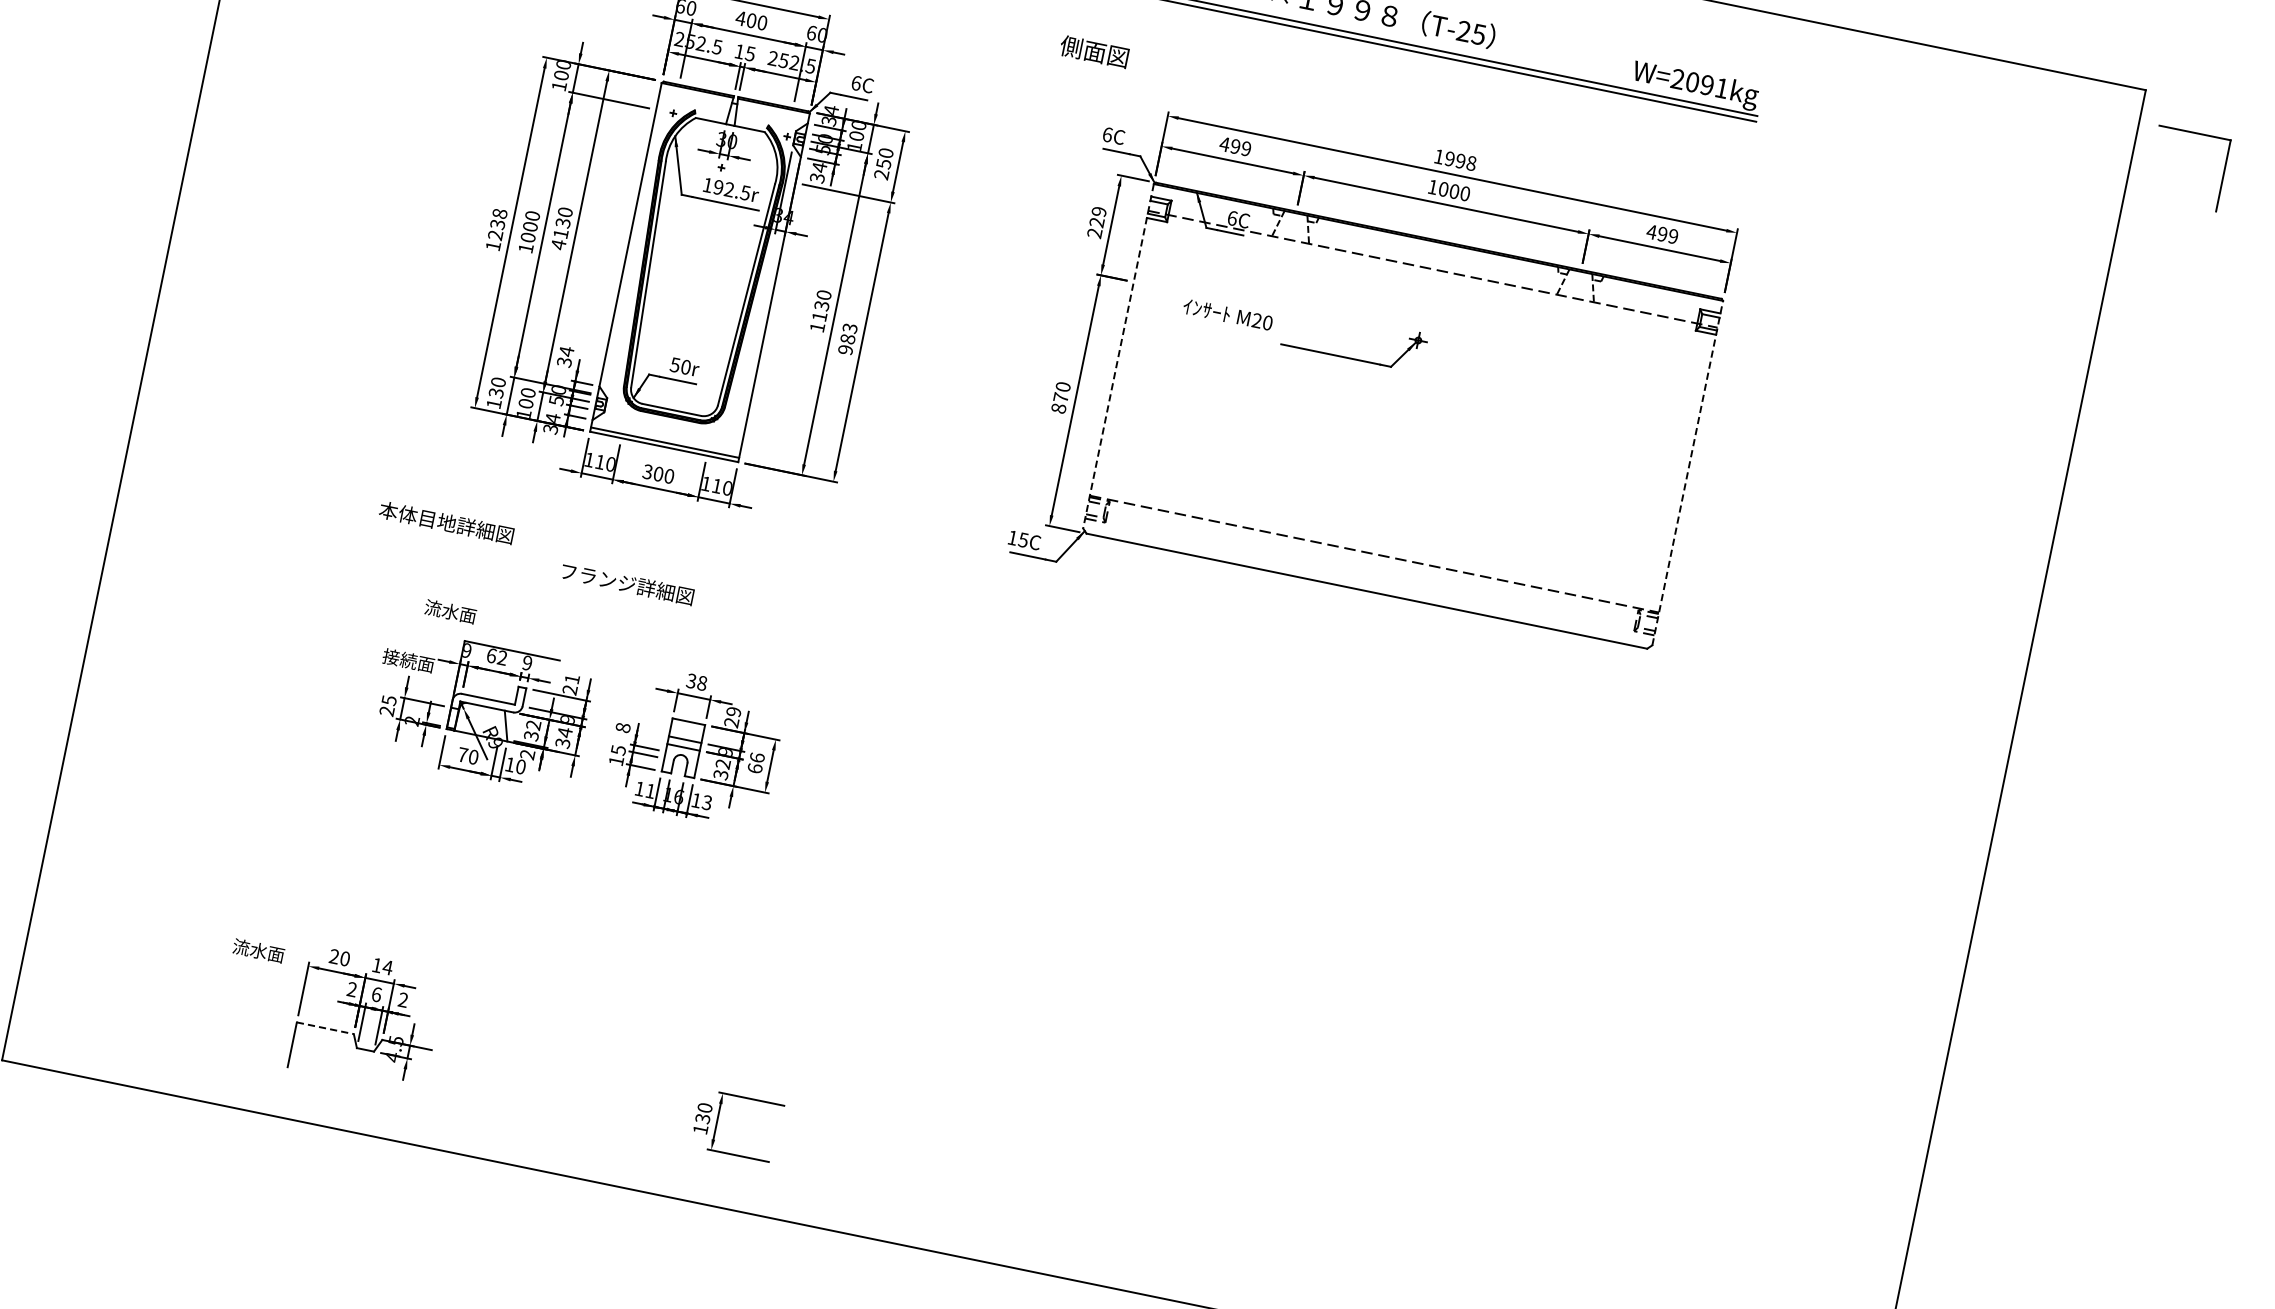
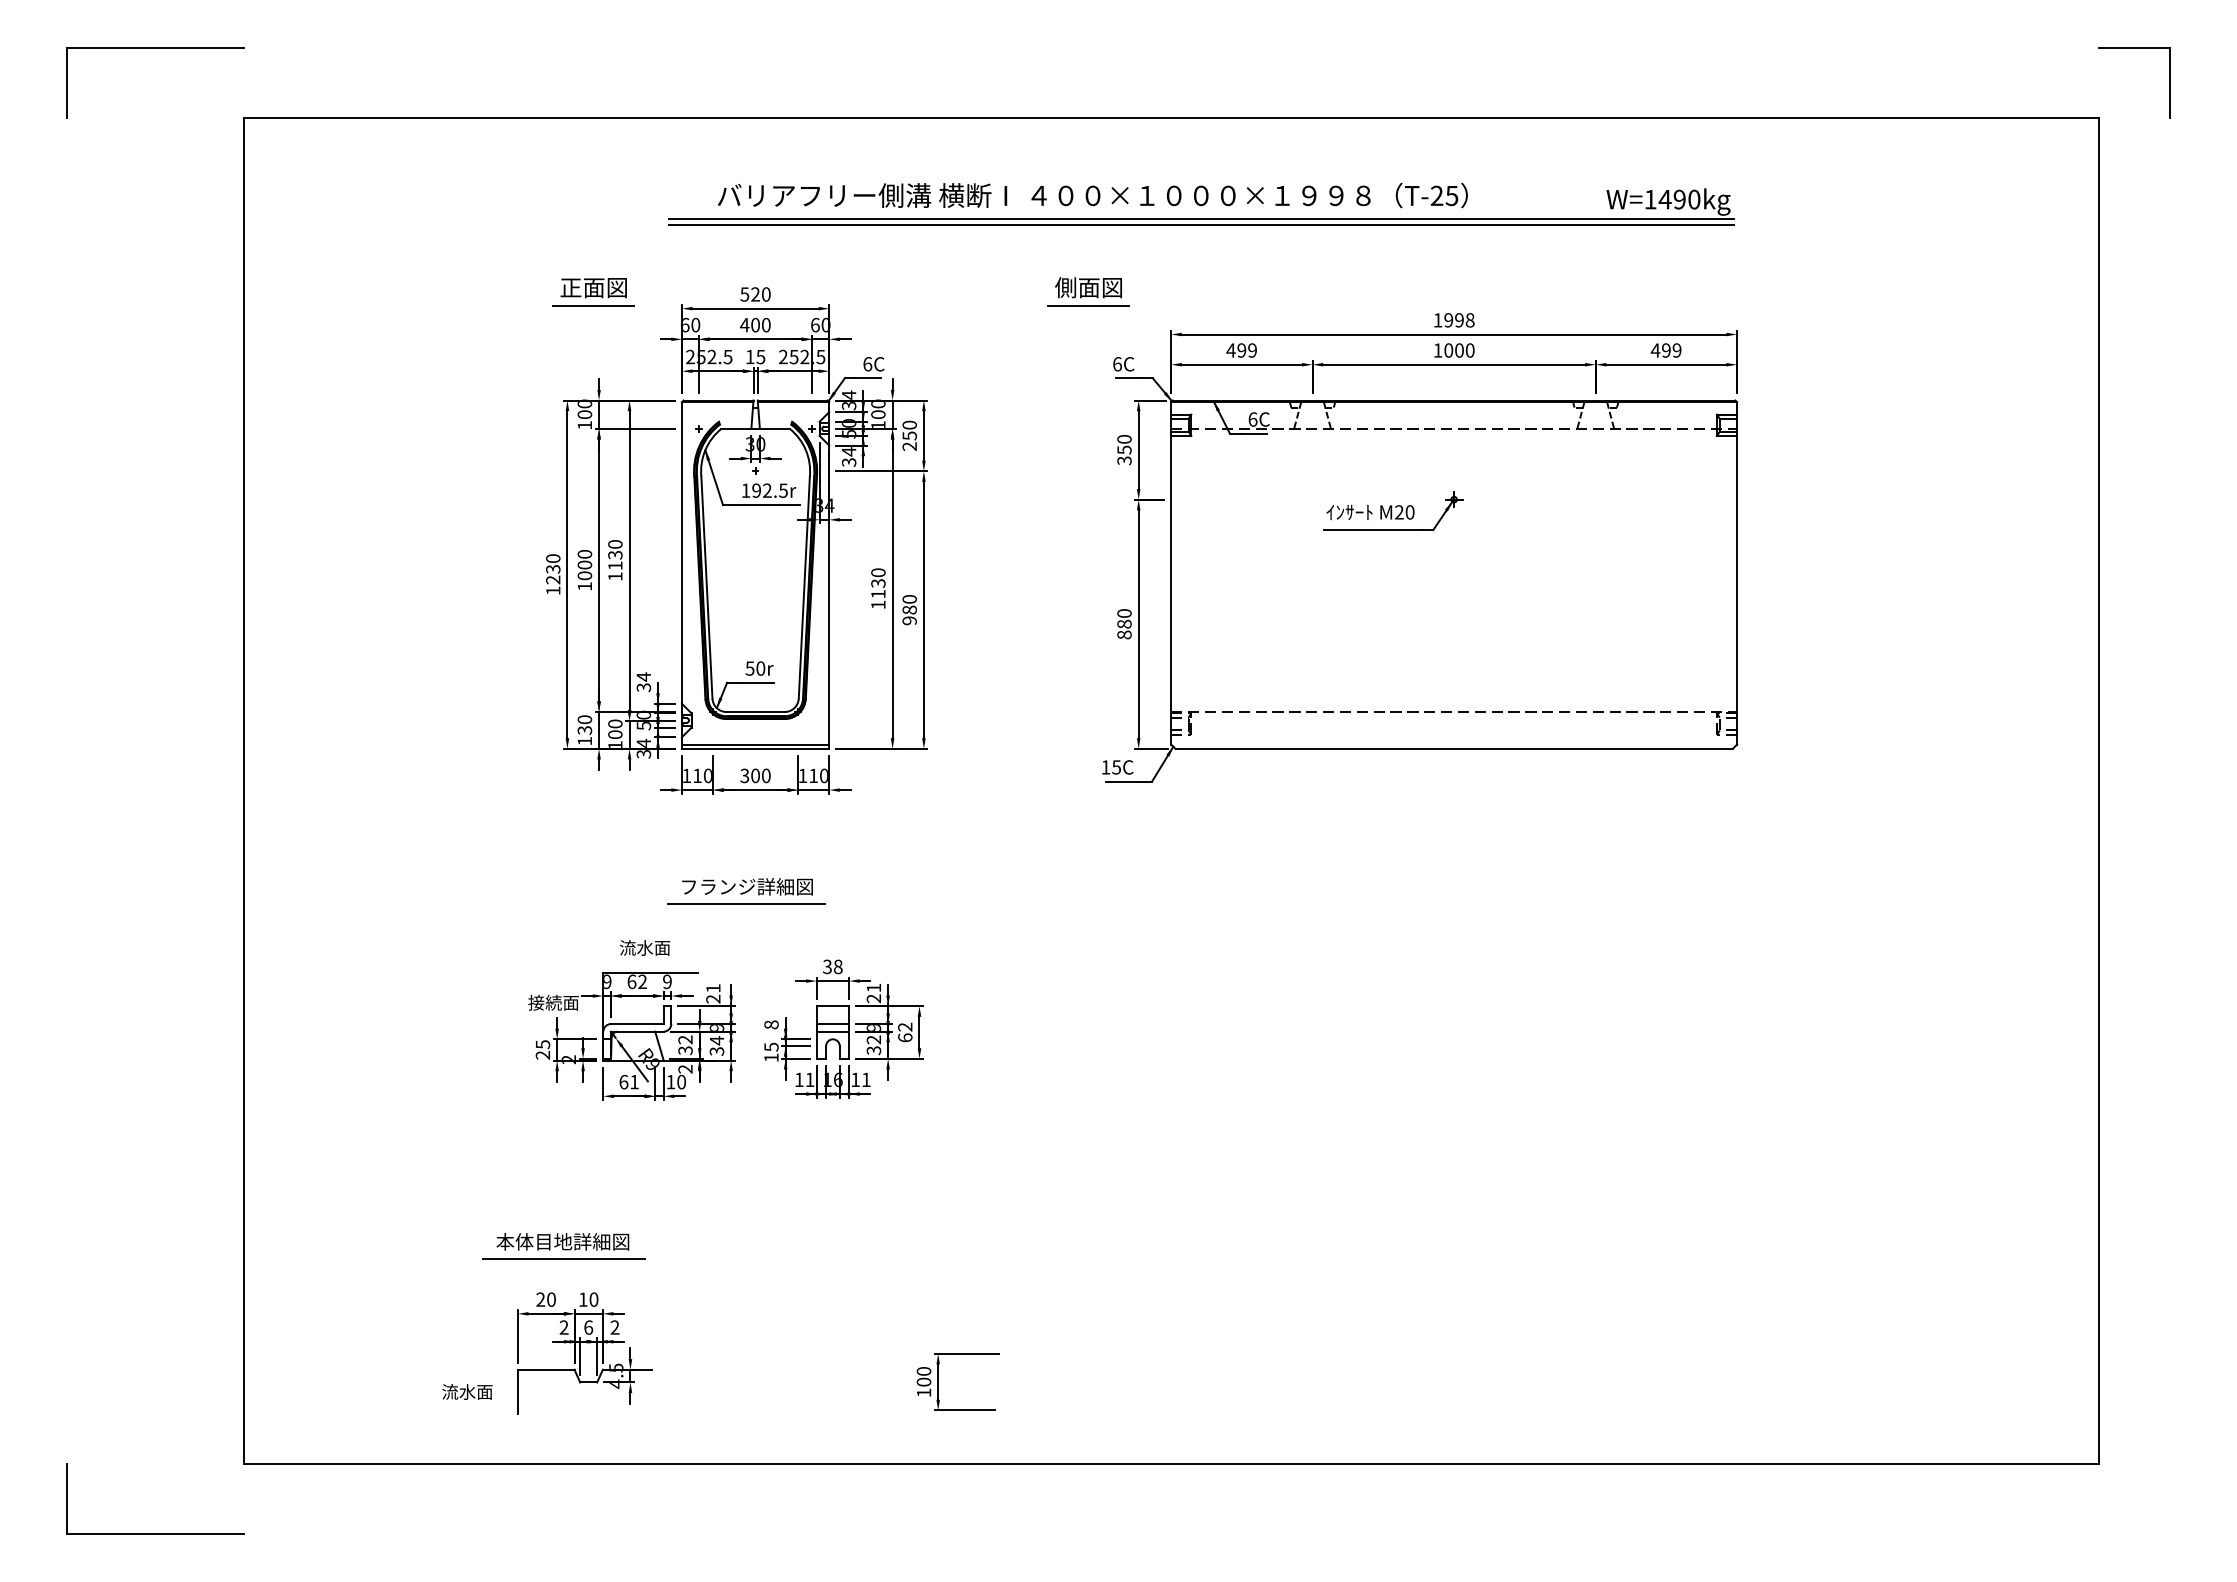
line: (1090, 69) -> (1088, 305), added
text: (1699, 83) -> (1672, 199), W=2091kg -> W=1490kg
part: (2194, 133) -> (2134, 48), moved
text: (500, 213) -> (553, 558), 1238 -> 1230
text: (1096, 223) -> (1124, 450), 229 -> 350
text: (558, 244) -> (615, 576), 4130 -> 1130
text: (1227, 314) -> (1370, 512), moved
text: (849, 328) -> (909, 599), 983 -> 980
line: (1118, 356) -> (1171, 573), dashed -> solid
text: (1061, 397) -> (1124, 623), 870 -> 880
line: (1688, 472) -> (1737, 572), dashed -> solid
text: (446, 522) -> (562, 1241), moved
line: (623, 600) -> (746, 903), added
text: (451, 611) -> (645, 947), moved
text: (733, 711) -> (873, 987), 29 -> 21
text: (467, 755) -> (628, 1081), 70 -> 61
text: (757, 757) -> (905, 1026), 66 -> 62
text: (706, 802) -> (865, 1079), 13 -> 11
line: (365, 919) -> (563, 1258), added
text: (258, 950) -> (467, 1391), moved
text: (387, 967) -> (593, 1299), 14 -> 10
line: (325, 1028) -> (546, 1369), dashed -> solid
text: (702, 1118) -> (923, 1381), 130 -> 100

